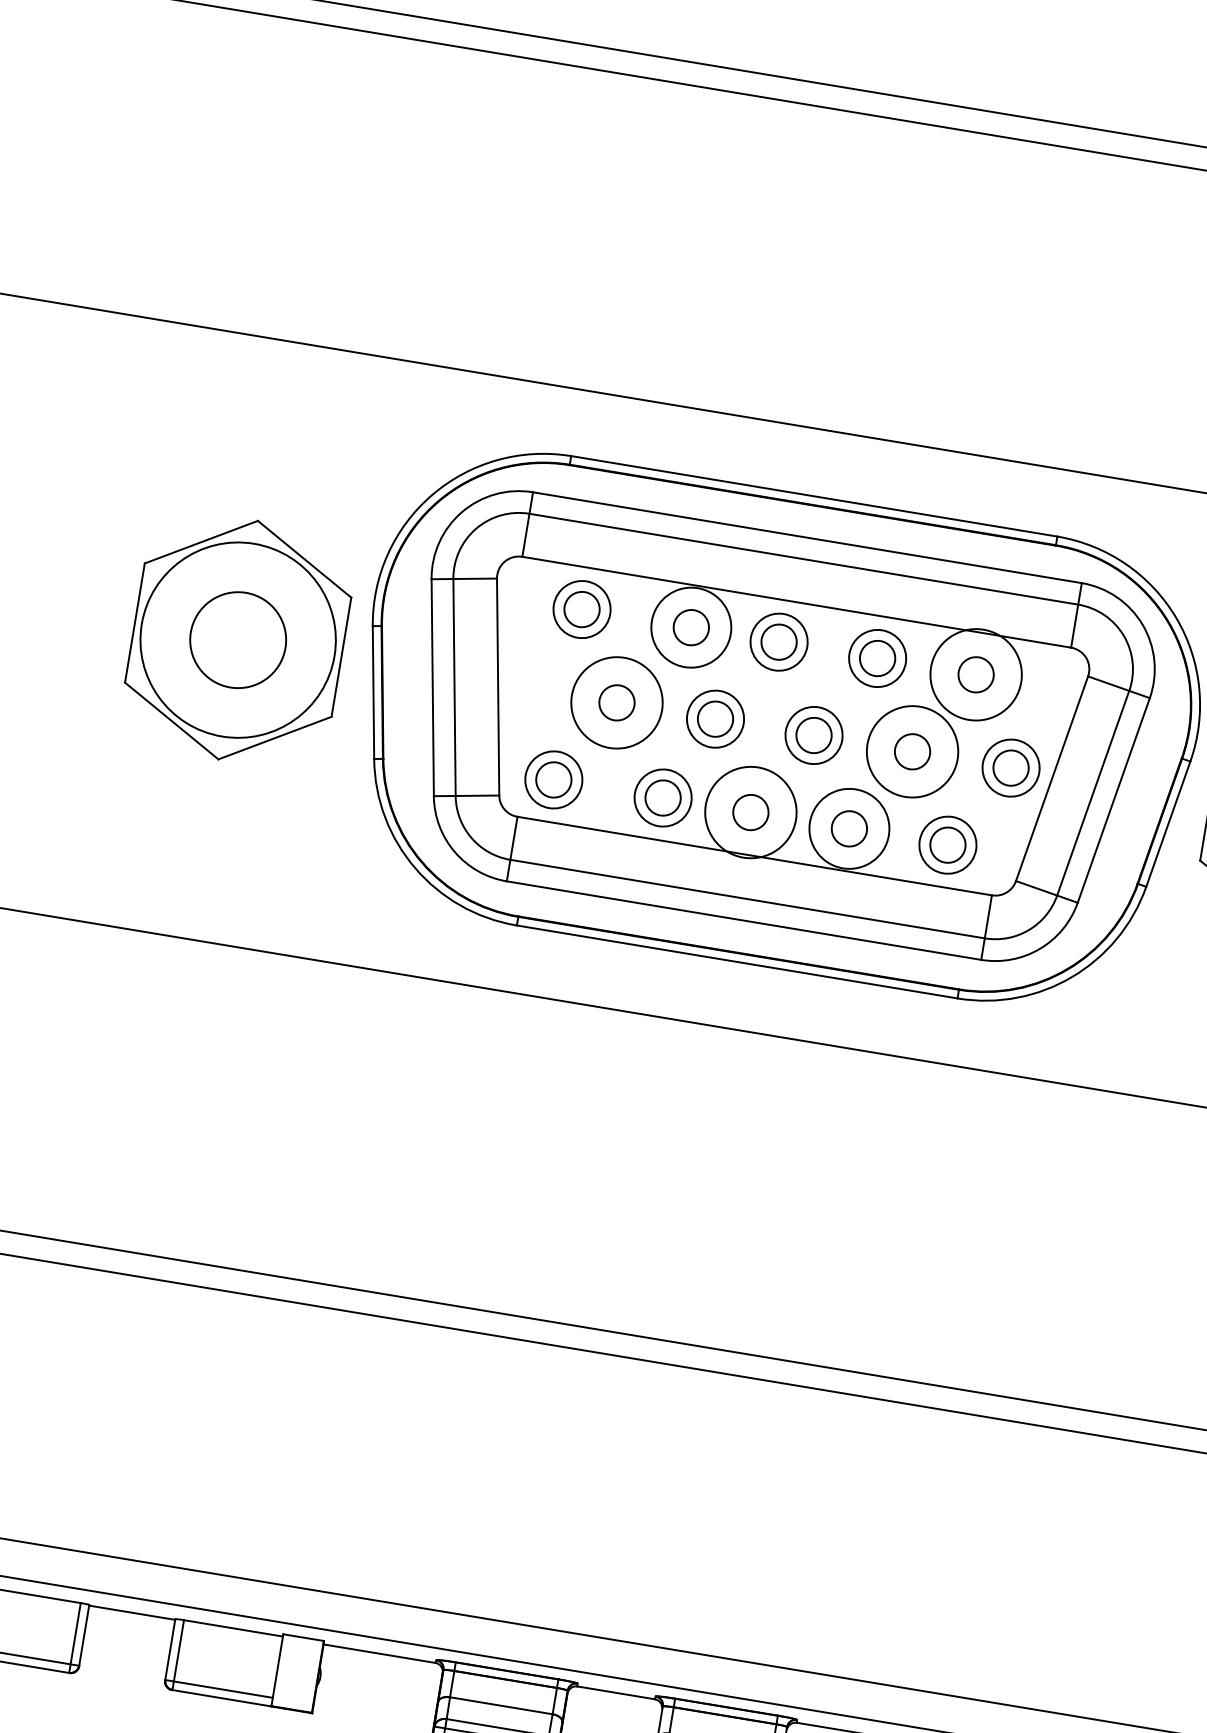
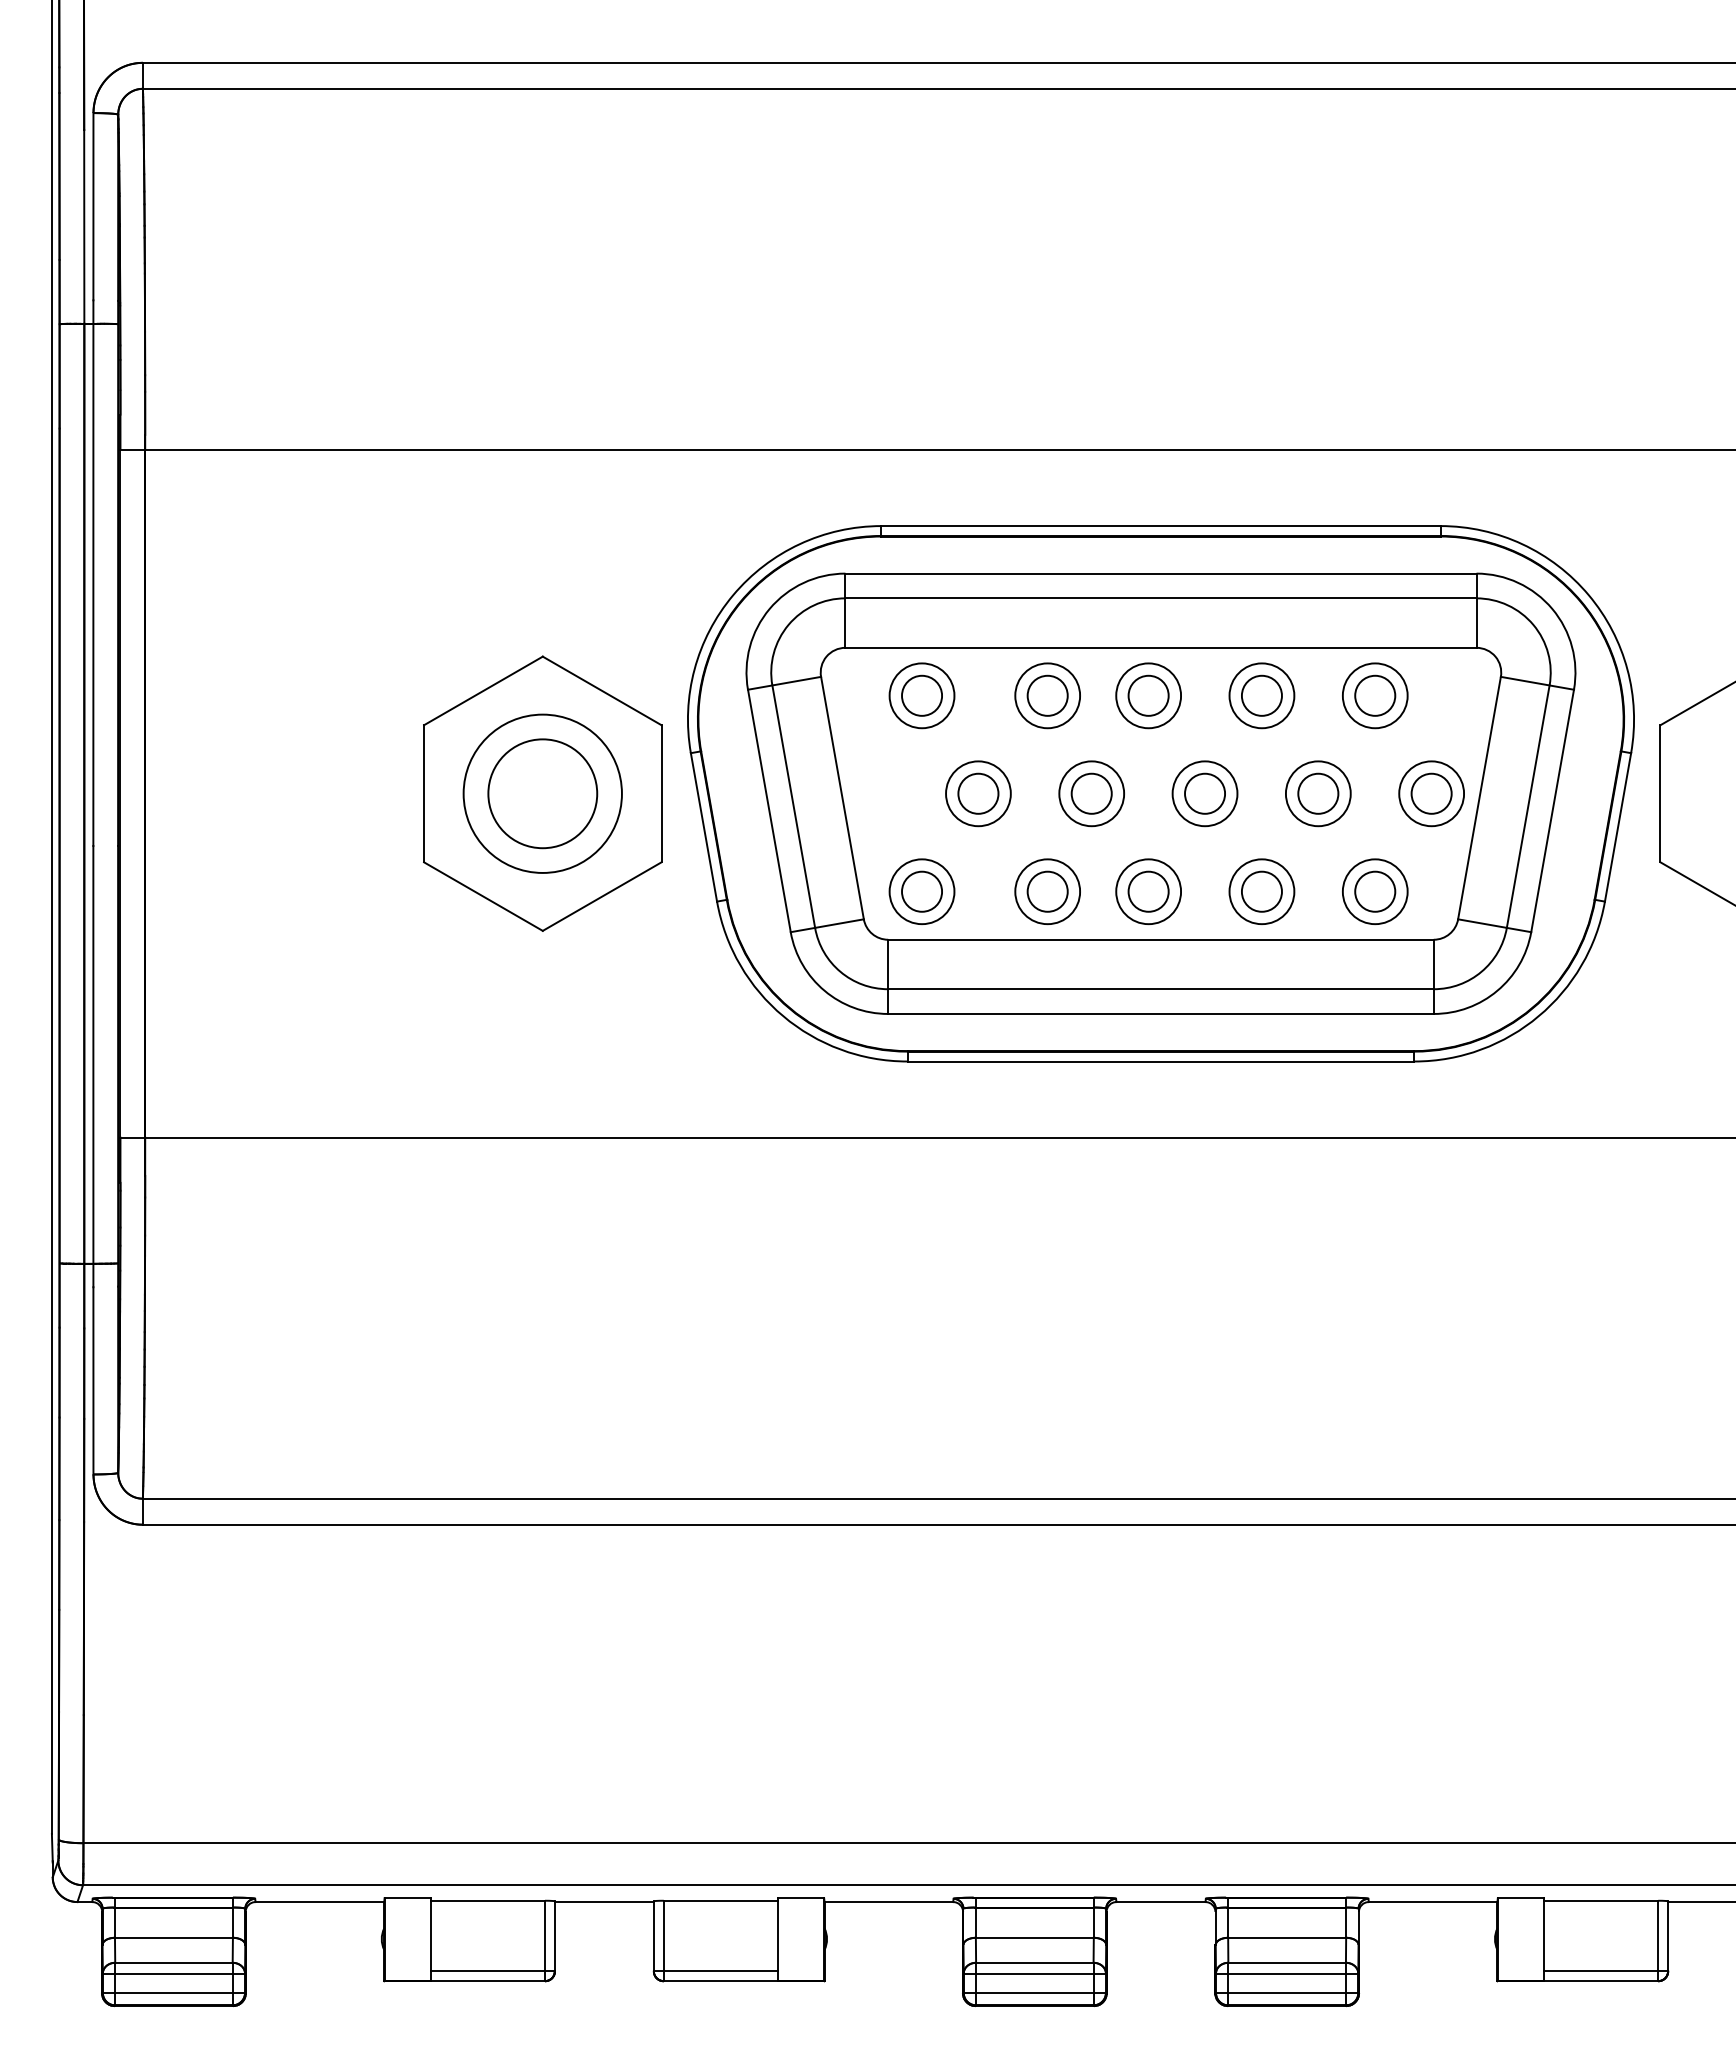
circle: (691, 627) -> (1047, 695), size x0.71
circle: (237, 639) -> (542, 793), size x0.71
circle: (975, 674) -> (1374, 695), size x0.62
circle: (617, 702) -> (978, 793), size x0.62
circle: (911, 751) -> (1317, 793), size x0.62
circle: (750, 812) -> (1148, 891), size x0.62
circle: (849, 828) -> (1261, 891), size x0.71

